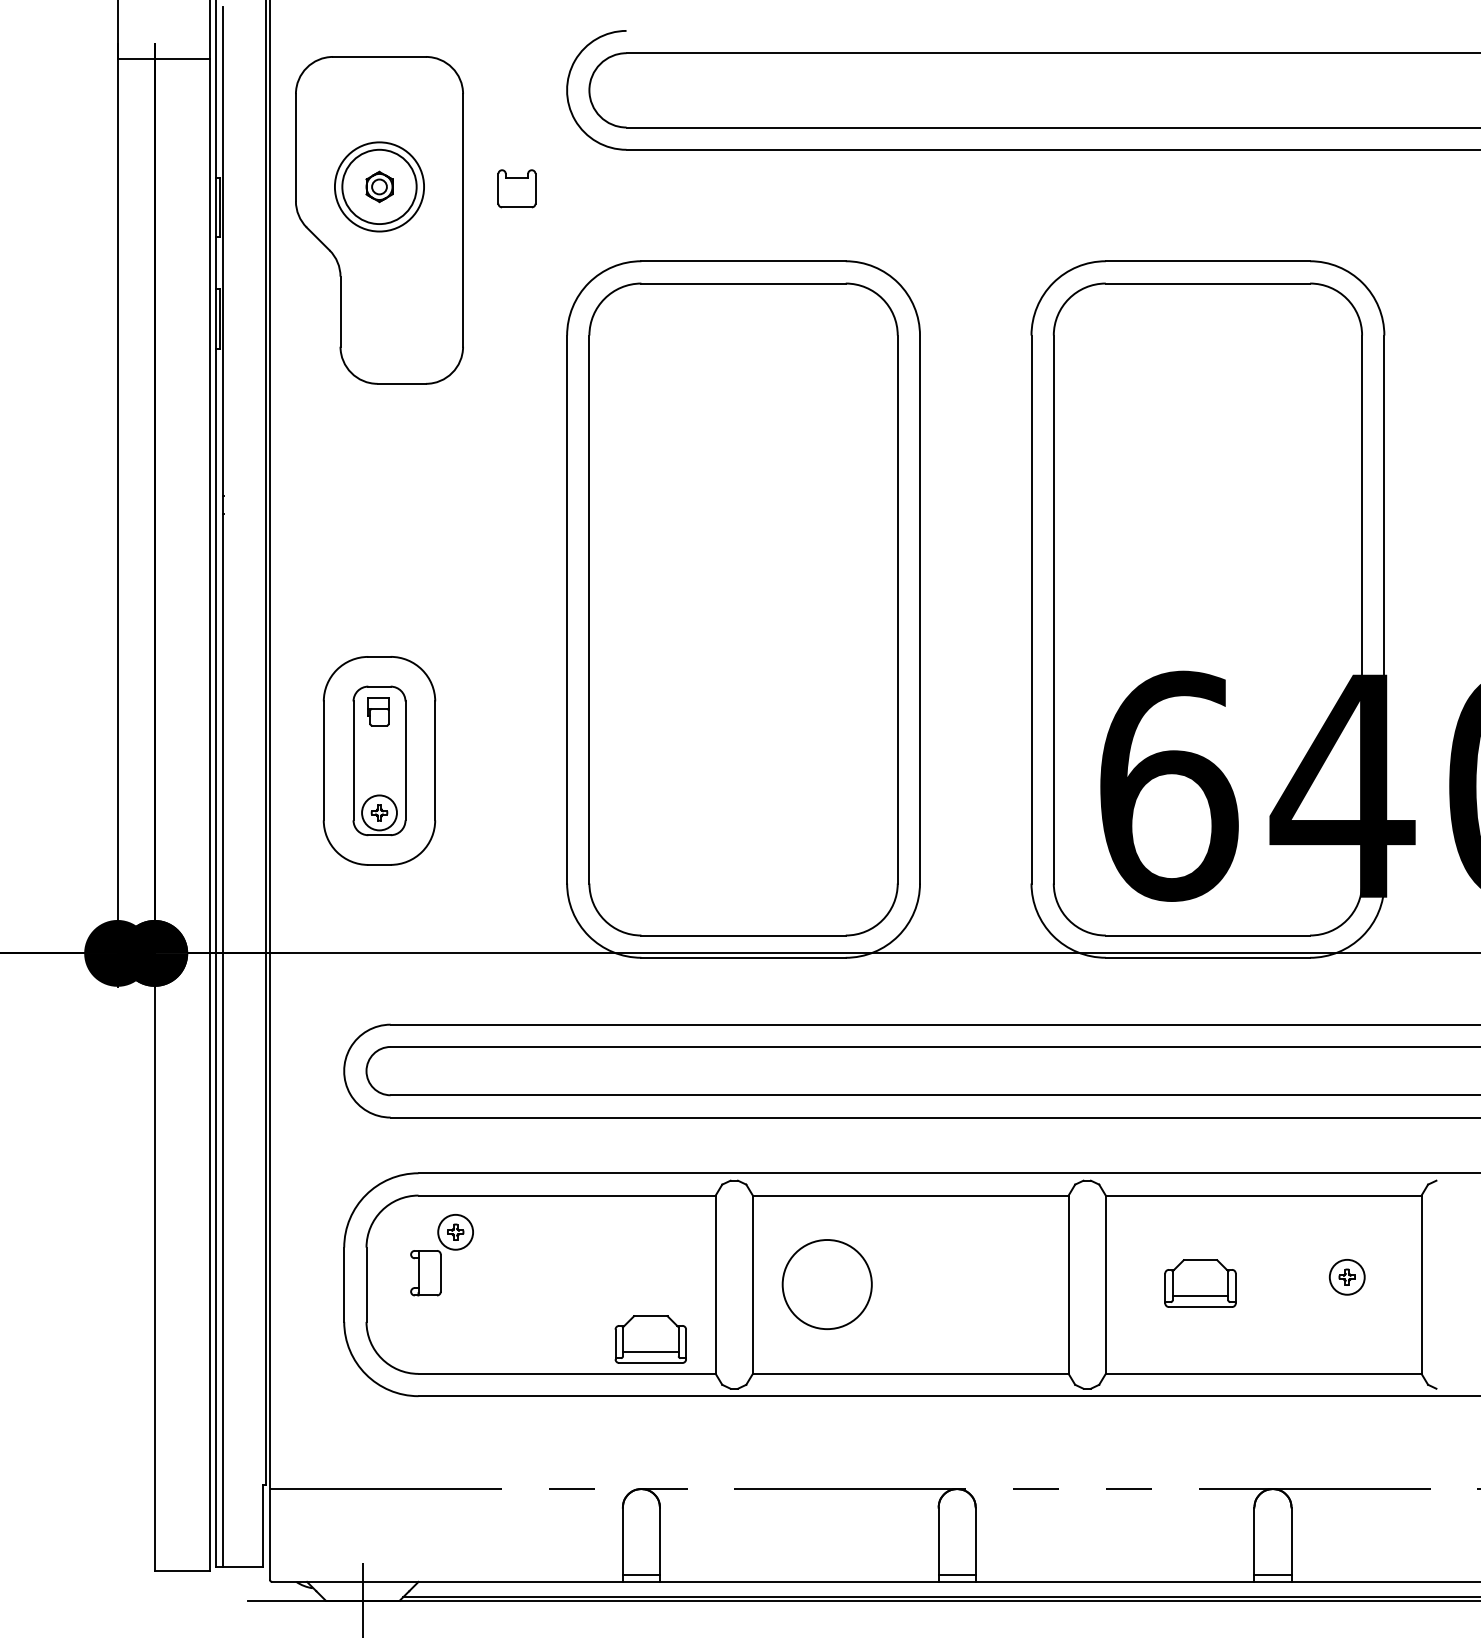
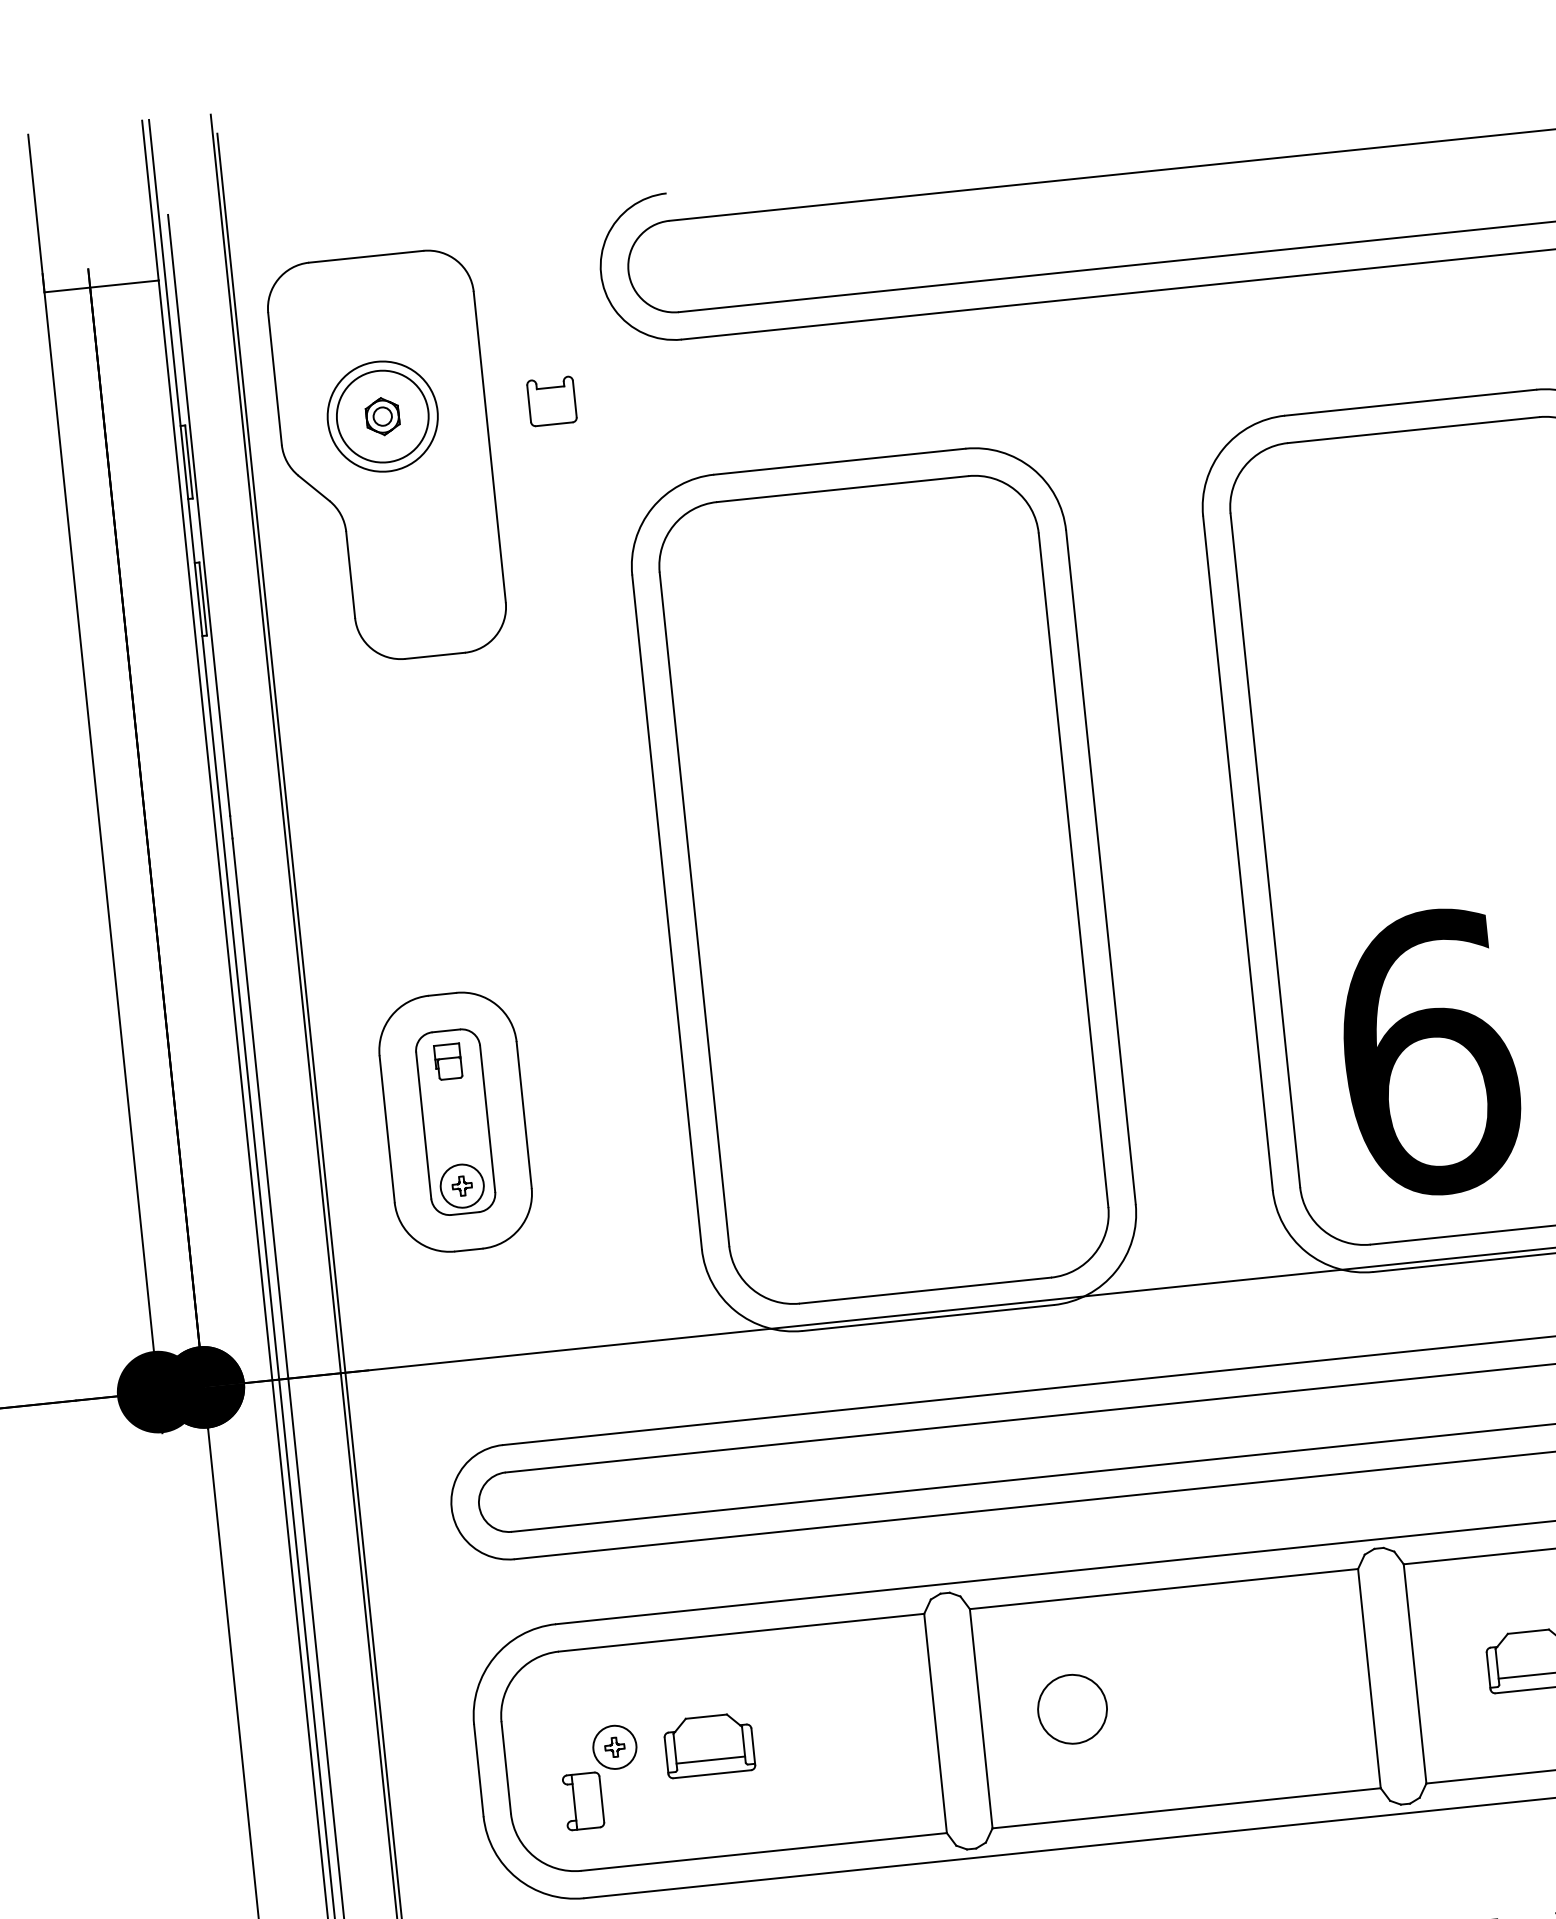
part: (441, 1255) -> (600, 1777), moved
circle: (826, 1284) -> (1071, 1709), size x0.62
part: (650, 1339) -> (708, 1745), moved

